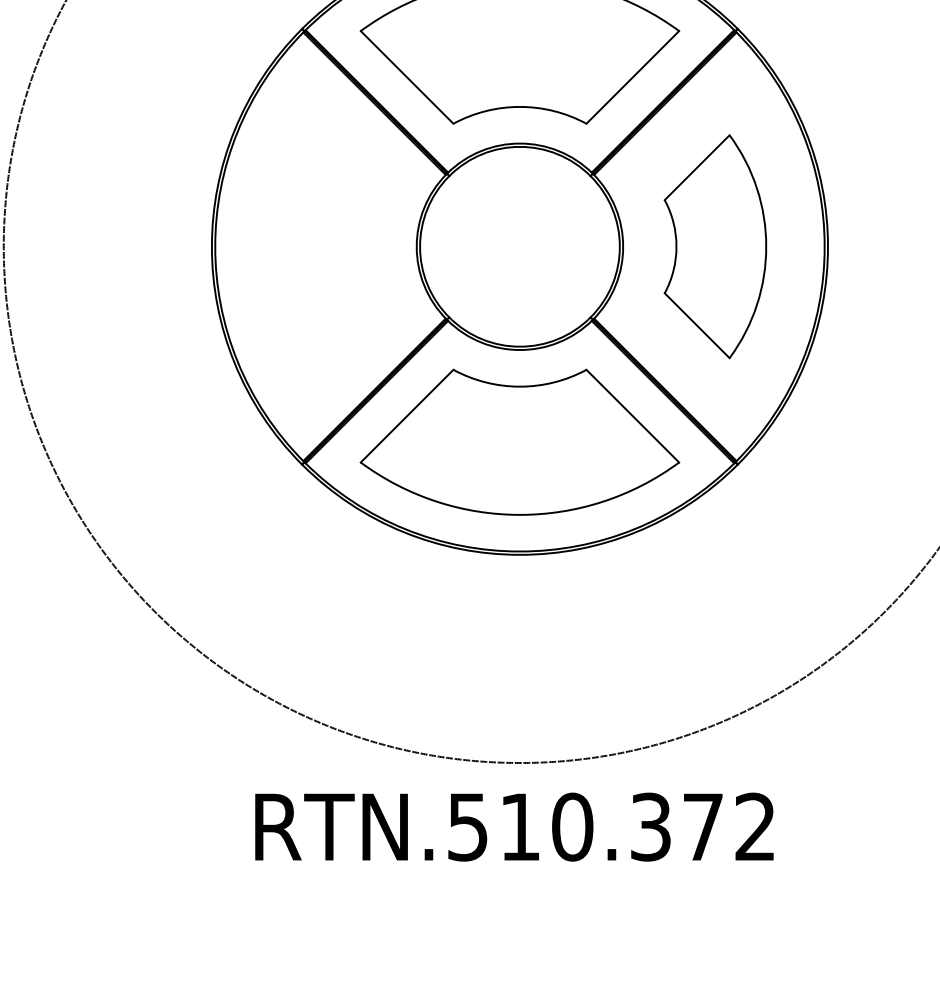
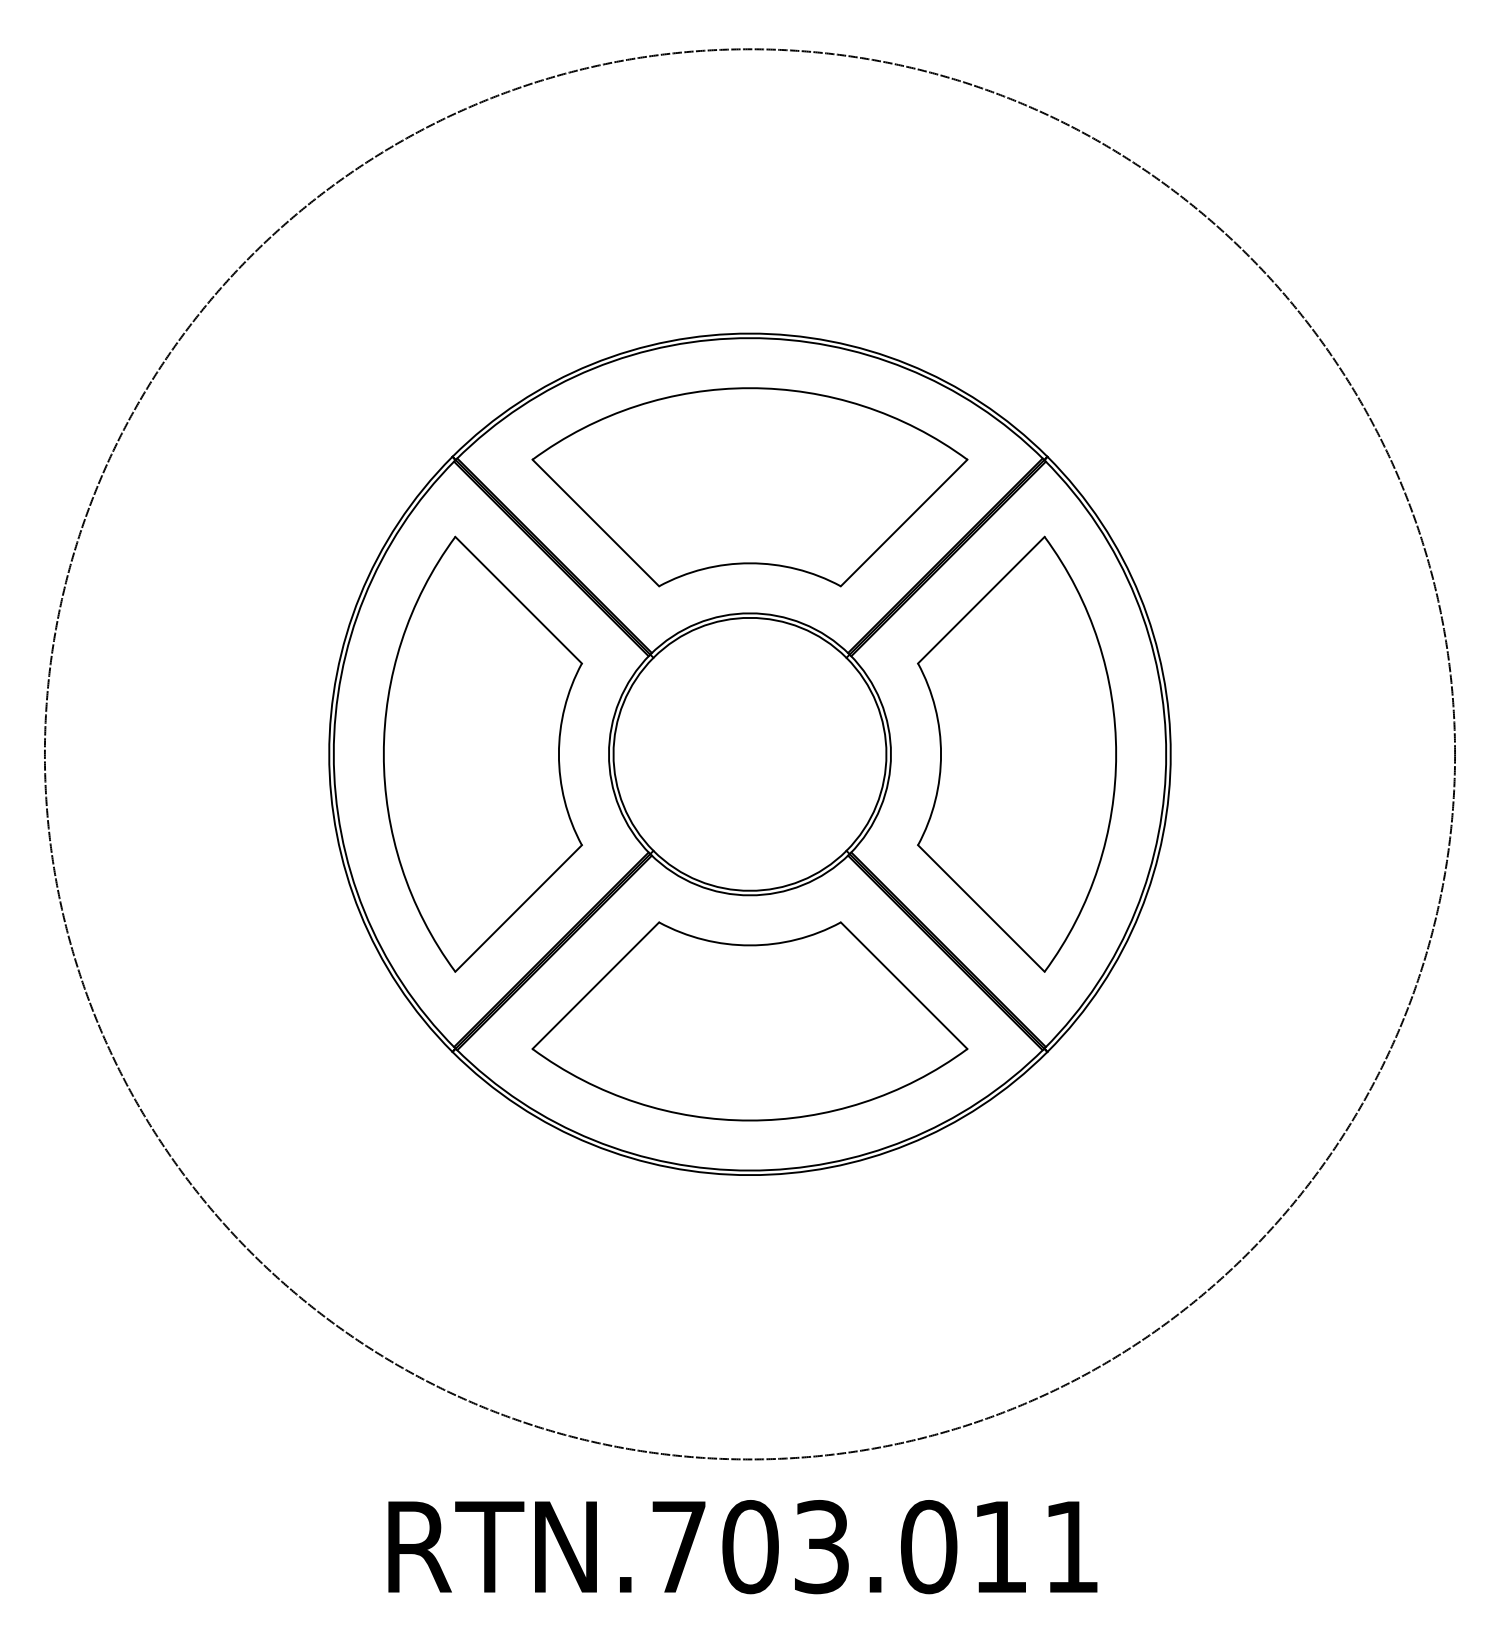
part: (324, 246) -> (482, 753), added
part: (715, 246) -> (1016, 753), size x1.43
text: (611, 827) -> (874, 1547), RTN.510.372 -> RTN.703.011

